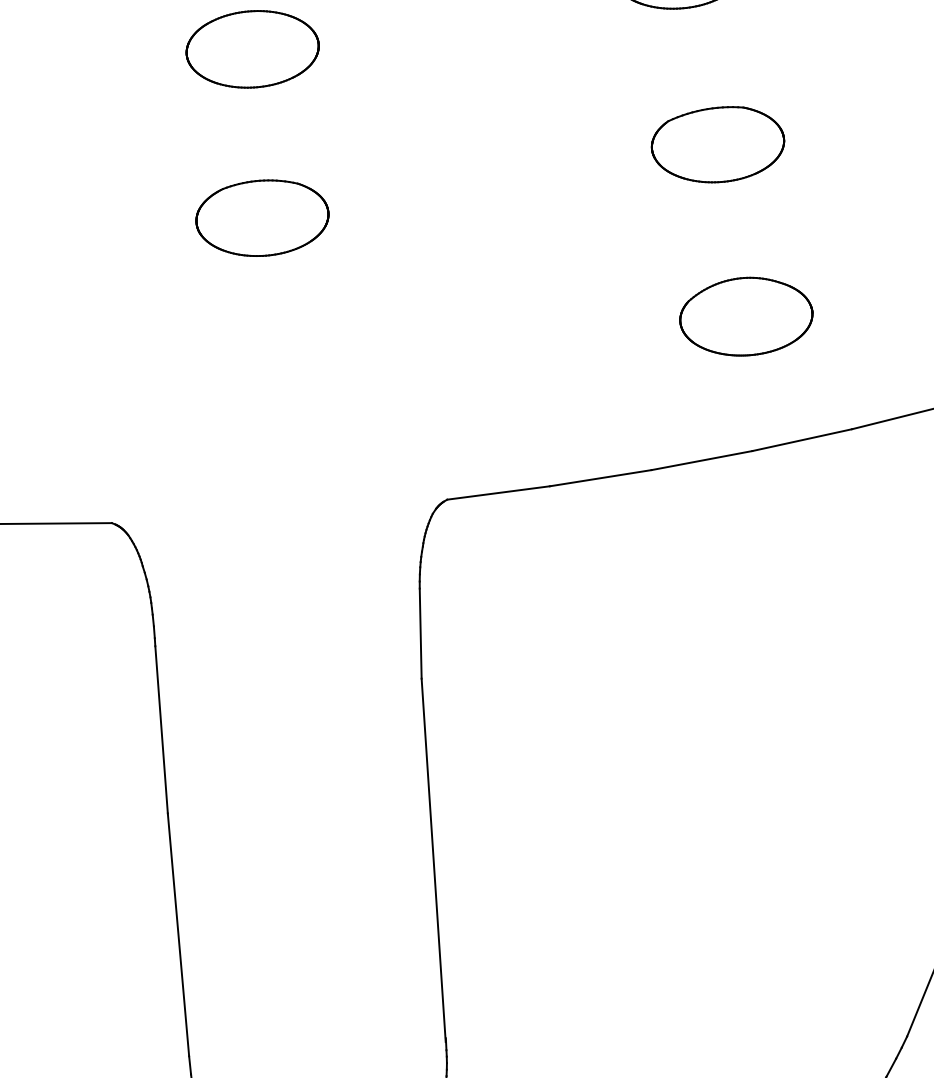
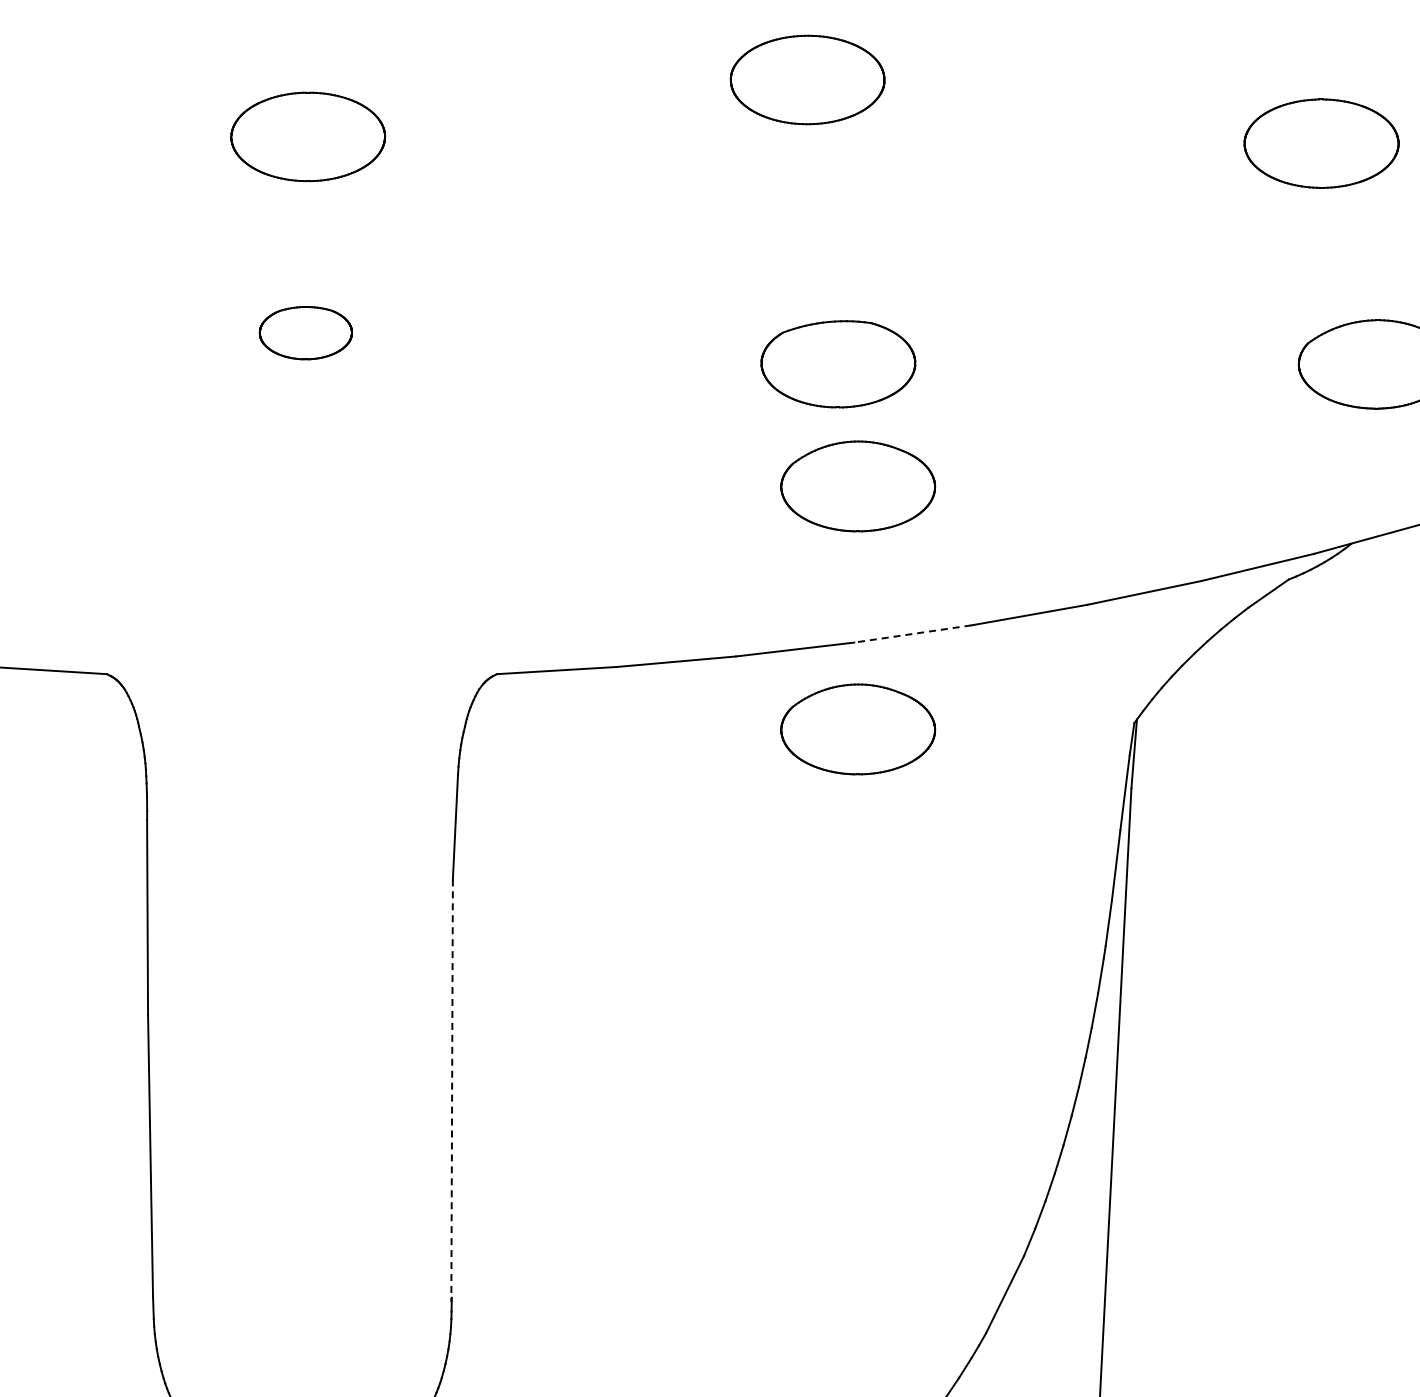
part: (718, 145) -> (838, 364), moved
part: (262, 217) -> (305, 332), size x0.6
line: (801, 440) -> (912, 634), solid -> dashed
part: (761, 525) -> (858, 729), added
line: (434, 860) -> (452, 1091), solid -> dashed

